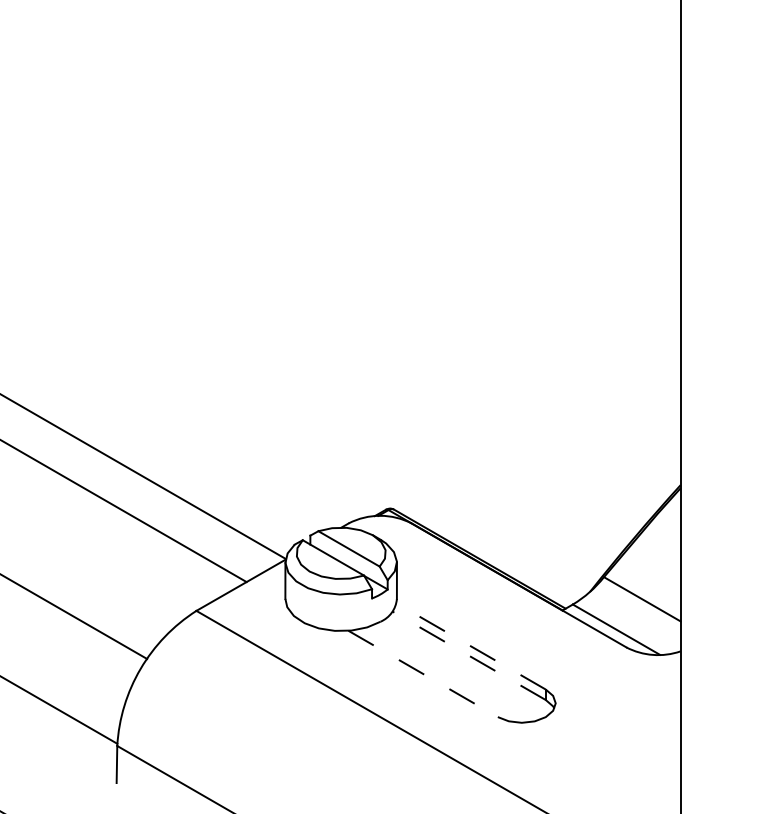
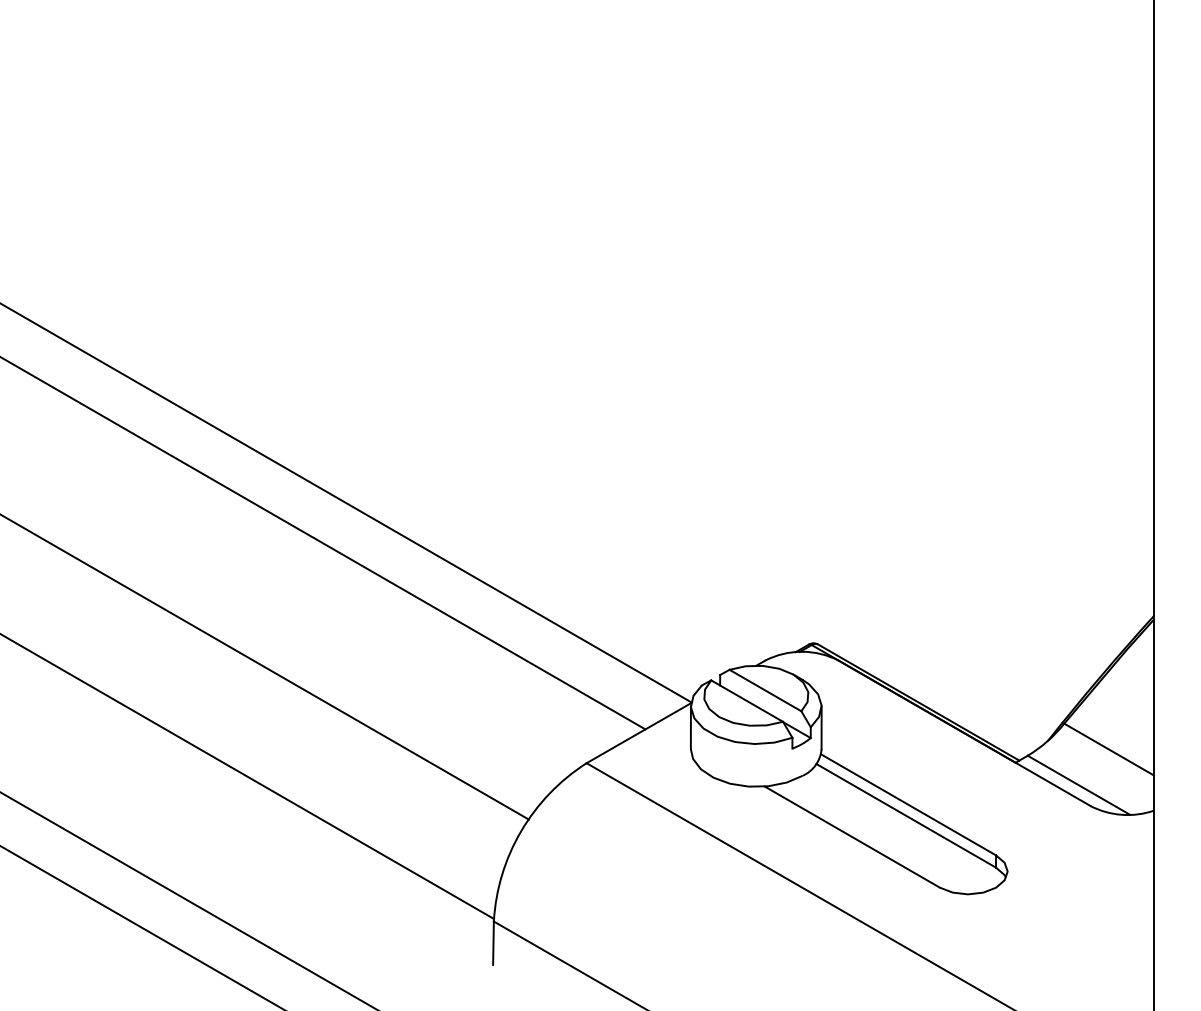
line: (471, 646) -> (908, 804), dashed -> solid
line: (469, 655) -> (906, 815), dashed -> solid
line: (423, 674) -> (852, 837), dashed -> solid

